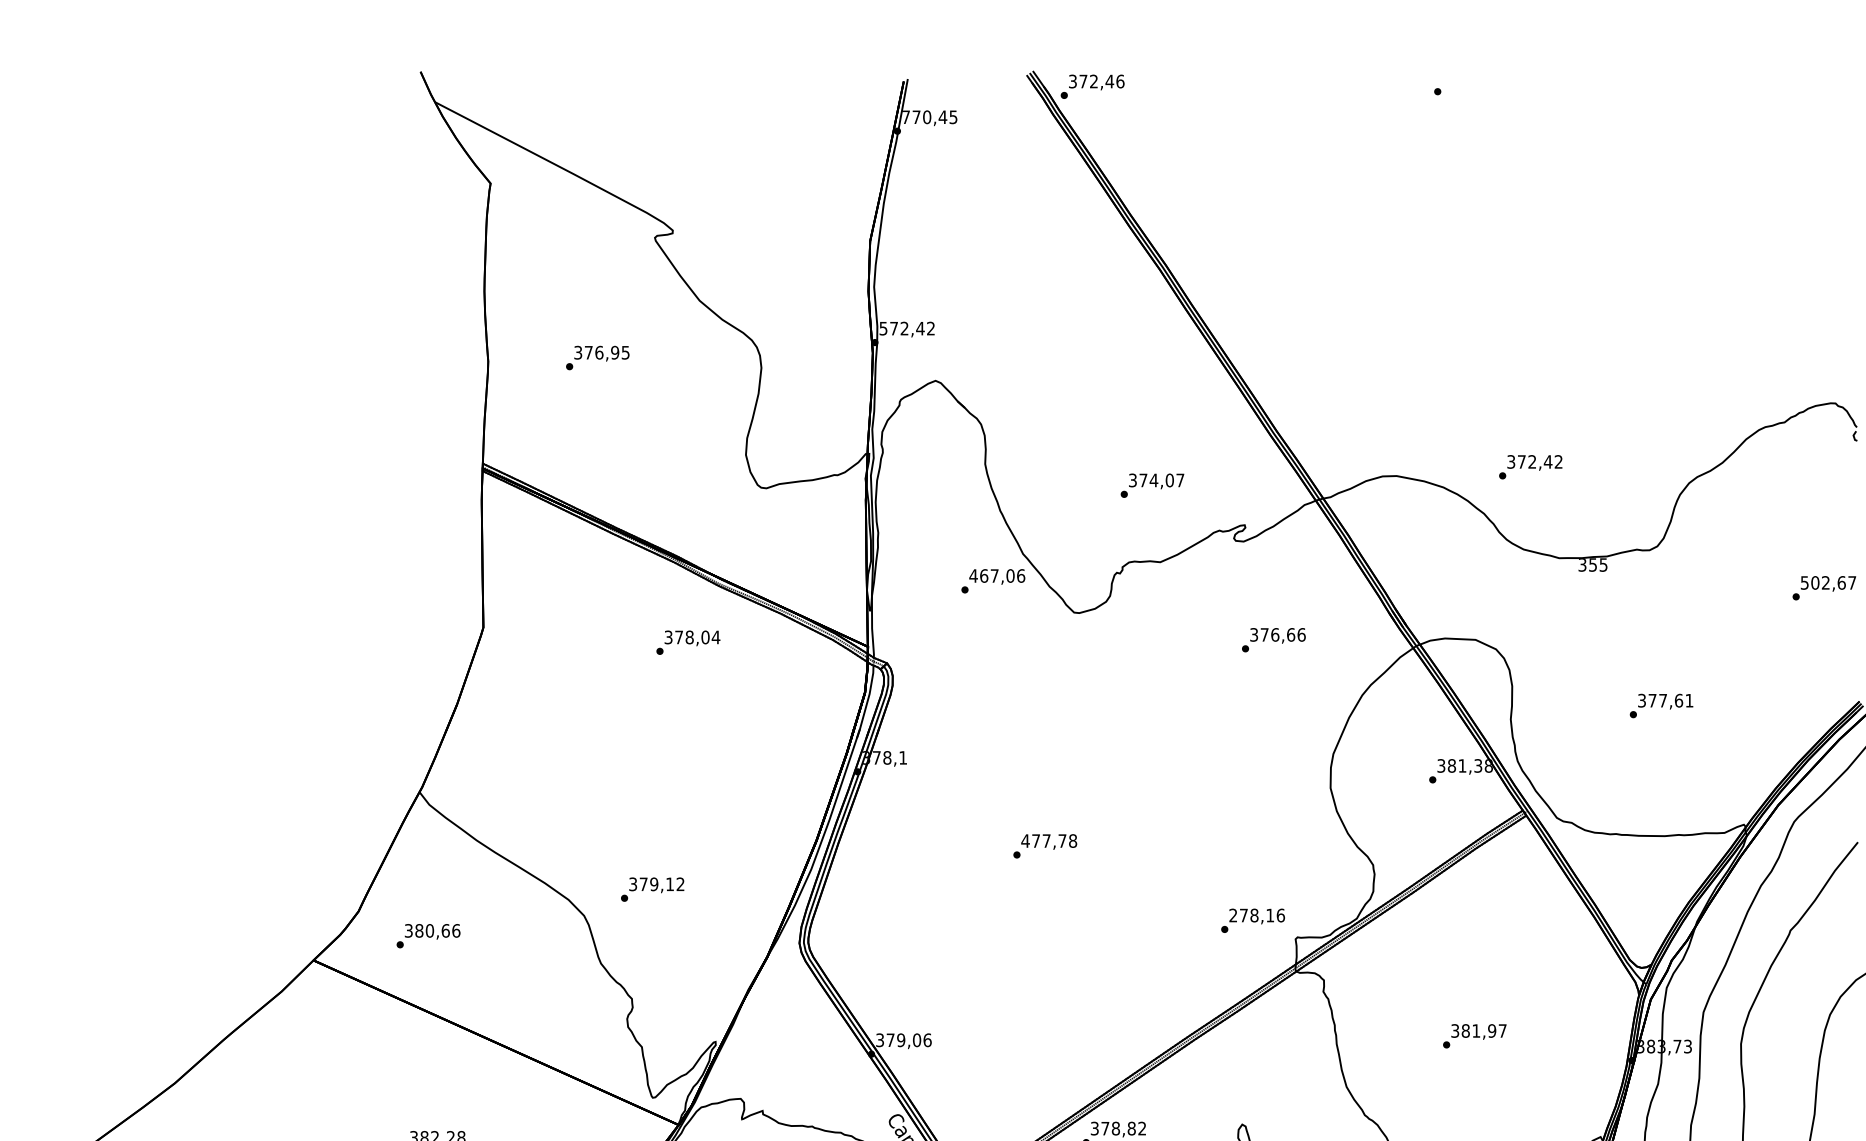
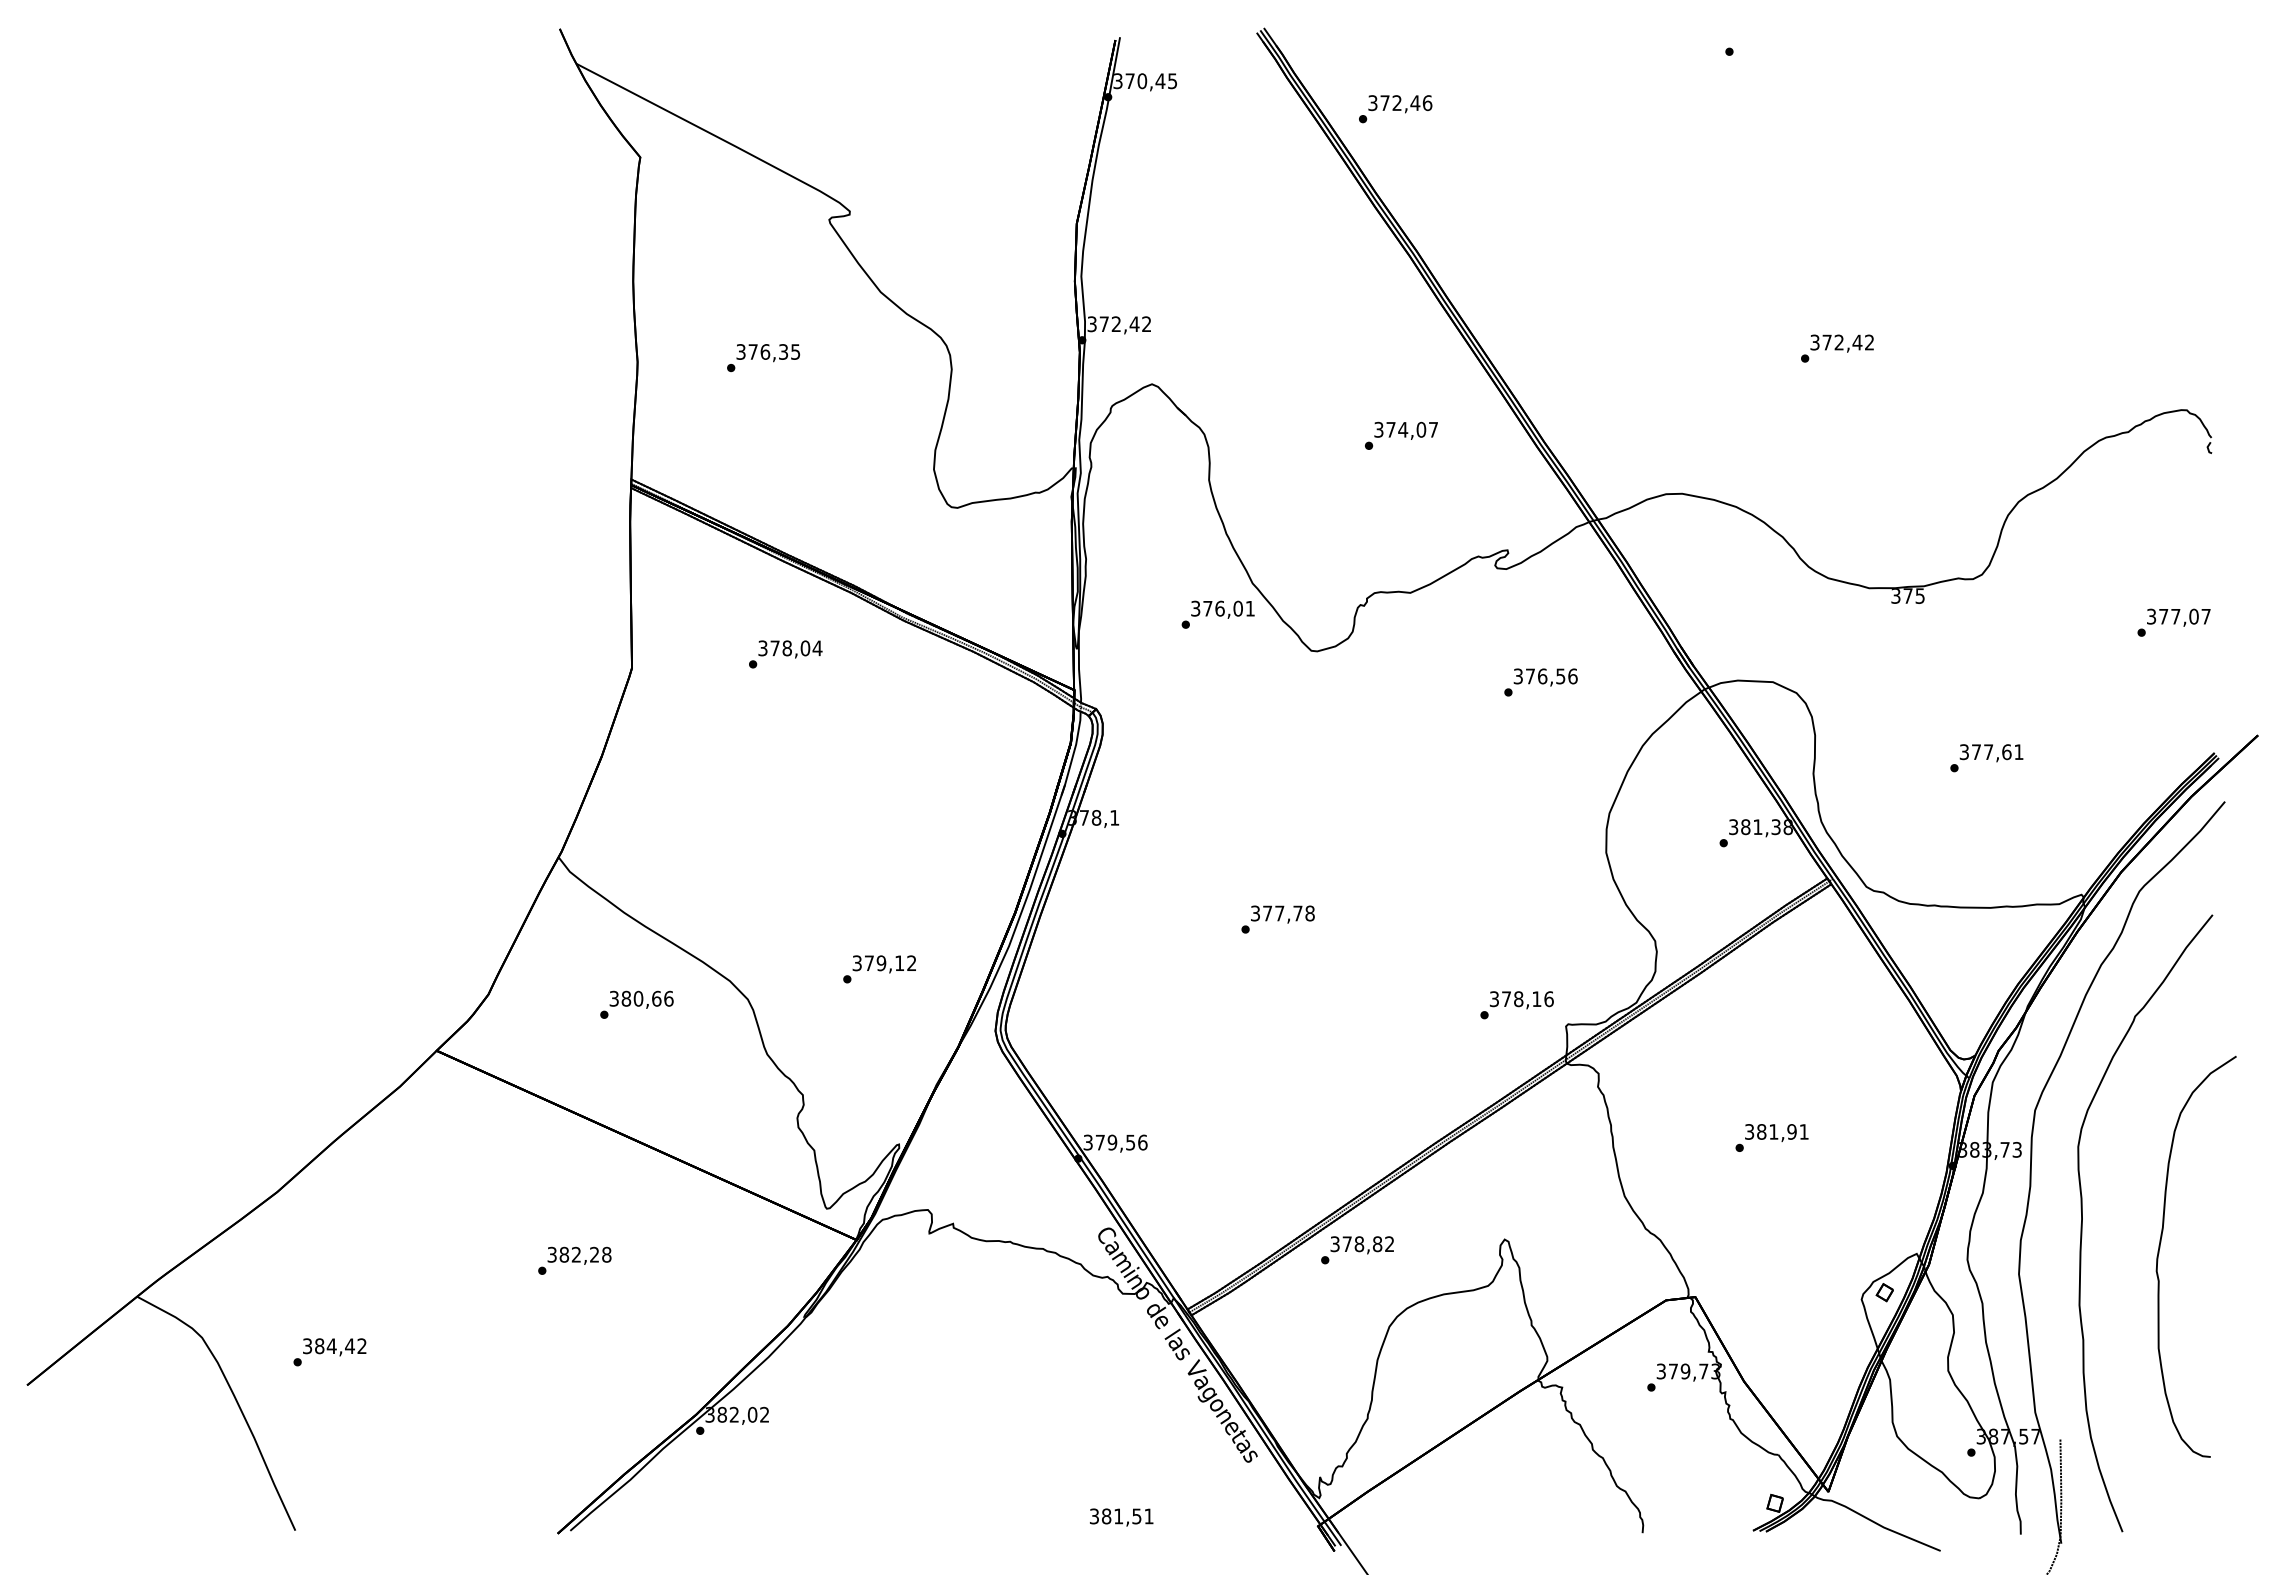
text: (1092, 87) -> (1395, 109), moved
text: (905, 117) -> (1117, 81), 770,45 -> 370,45
text: (883, 327) -> (1092, 323), 572,42 -> 372,42
text: (615, 352) -> (783, 351), 376,95 -> 376,35
text: (1530, 467) -> (1837, 348), moved
text: (1152, 485) -> (1401, 435), moved
text: (1592, 564) -> (1907, 595), 355 -> 375
text: (996, 575) -> (1222, 608), 467,06 -> 376,01
text: (1823, 582) -> (2172, 616), 502,67 -> 377,07
text: (1290, 634) -> (1560, 676), 376,66 -> 376,56
text: (688, 642) -> (785, 654), moved
text: (1025, 841) -> (1255, 913), 477,78 -> 377,78
text: (652, 889) -> (879, 969), moved
text: (1232, 915) -> (1493, 999), 278,16 -> 378,16
text: (428, 935) -> (636, 1004), moved
text: (1502, 1030) -> (1803, 1131), 381,97 -> 381,91
text: (916, 1040) -> (1130, 1142), 379,06 -> 379,56

